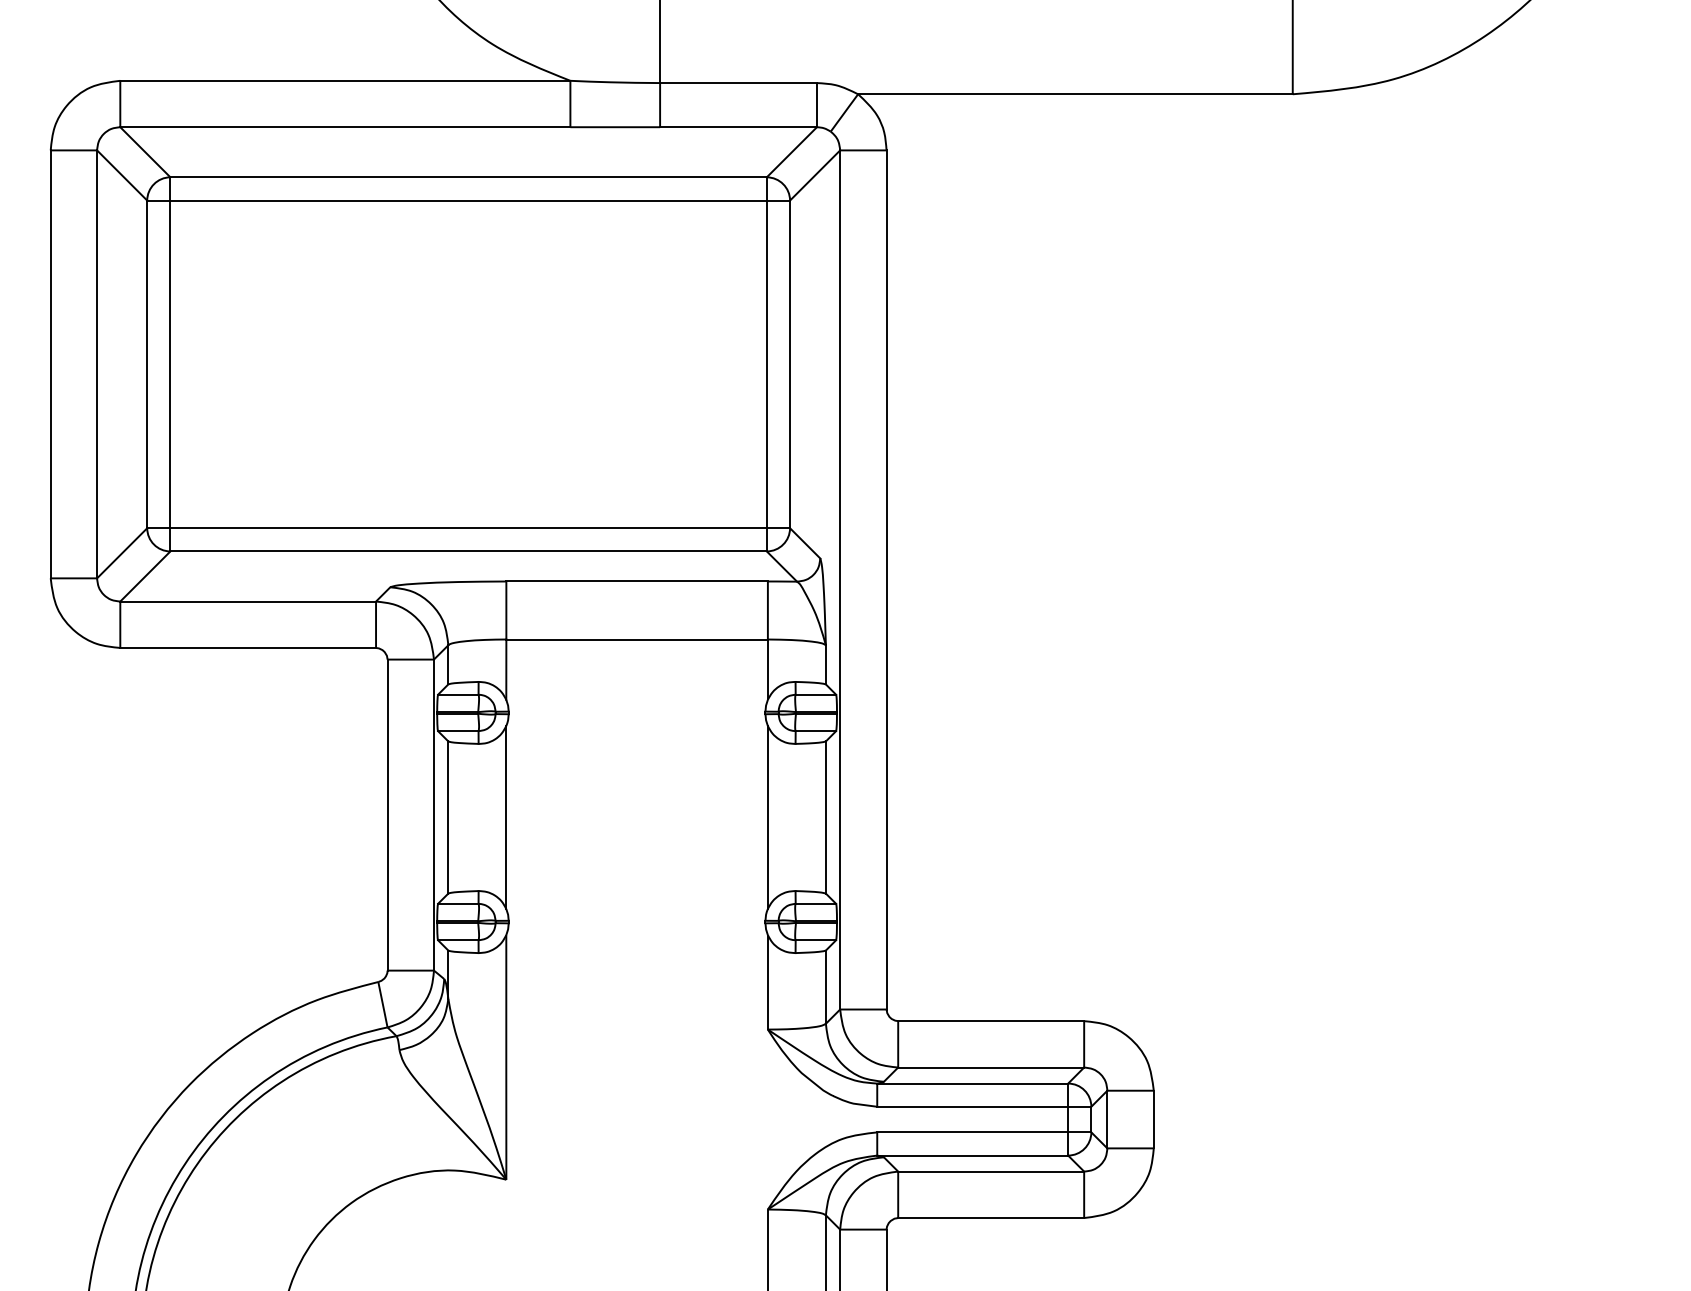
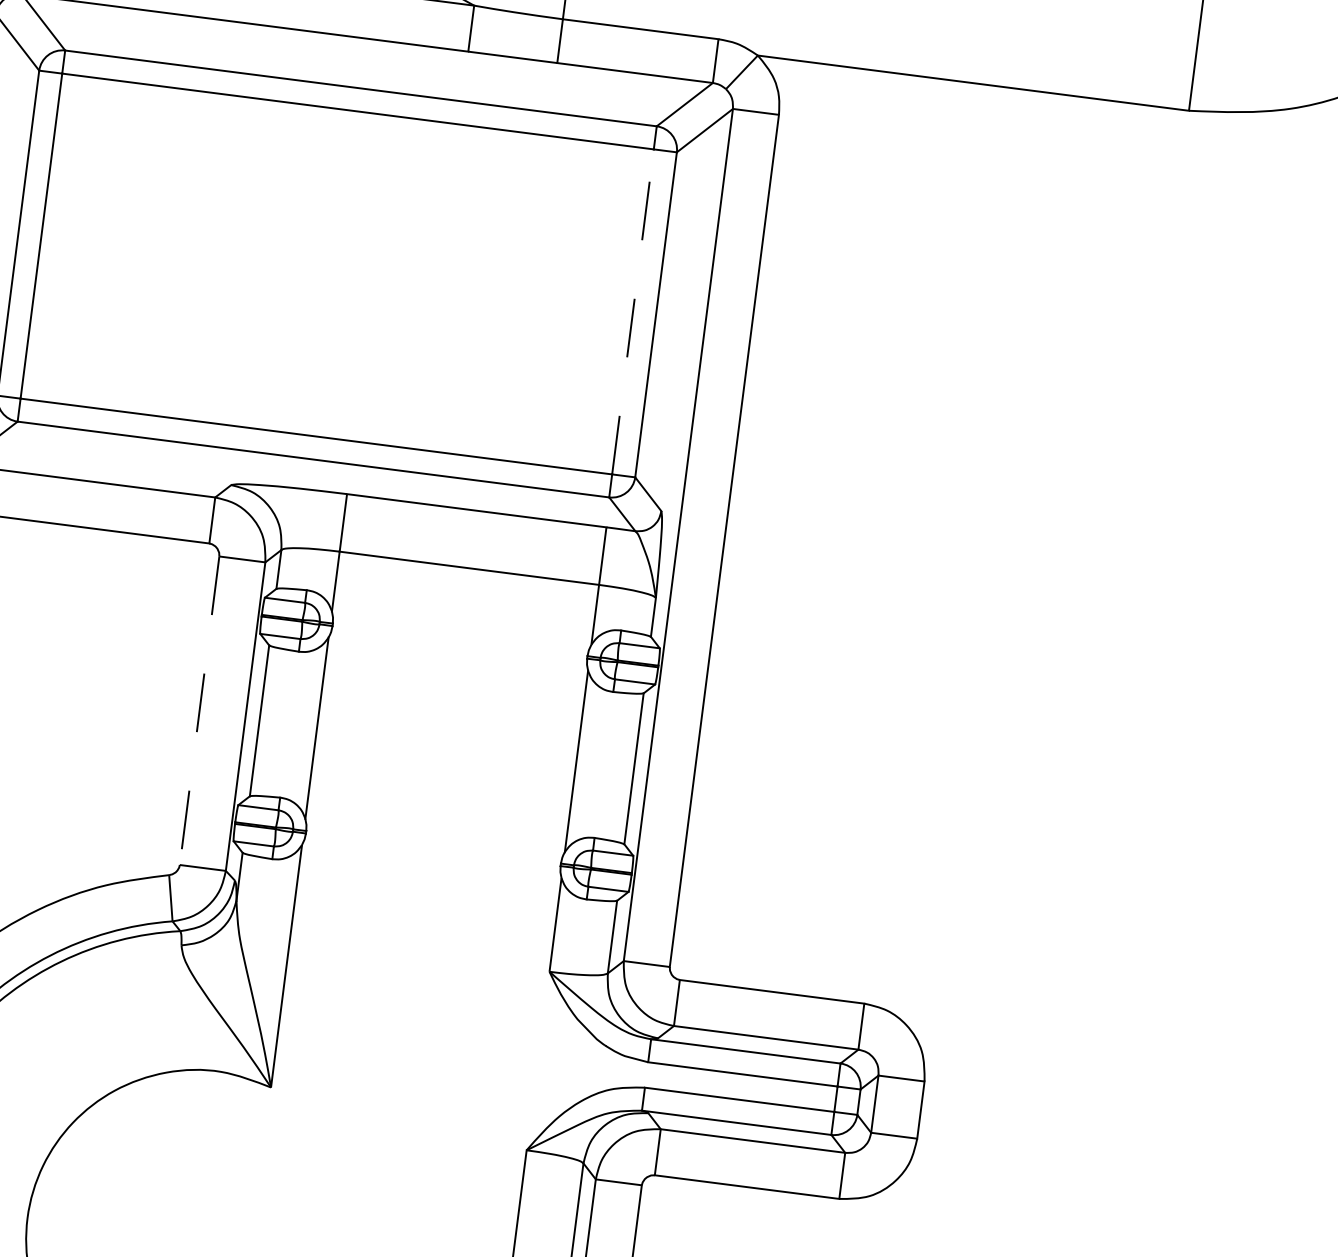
line: (766, 364) -> (632, 311), solid -> dashed
line: (387, 815) -> (199, 711), solid -> dashed

